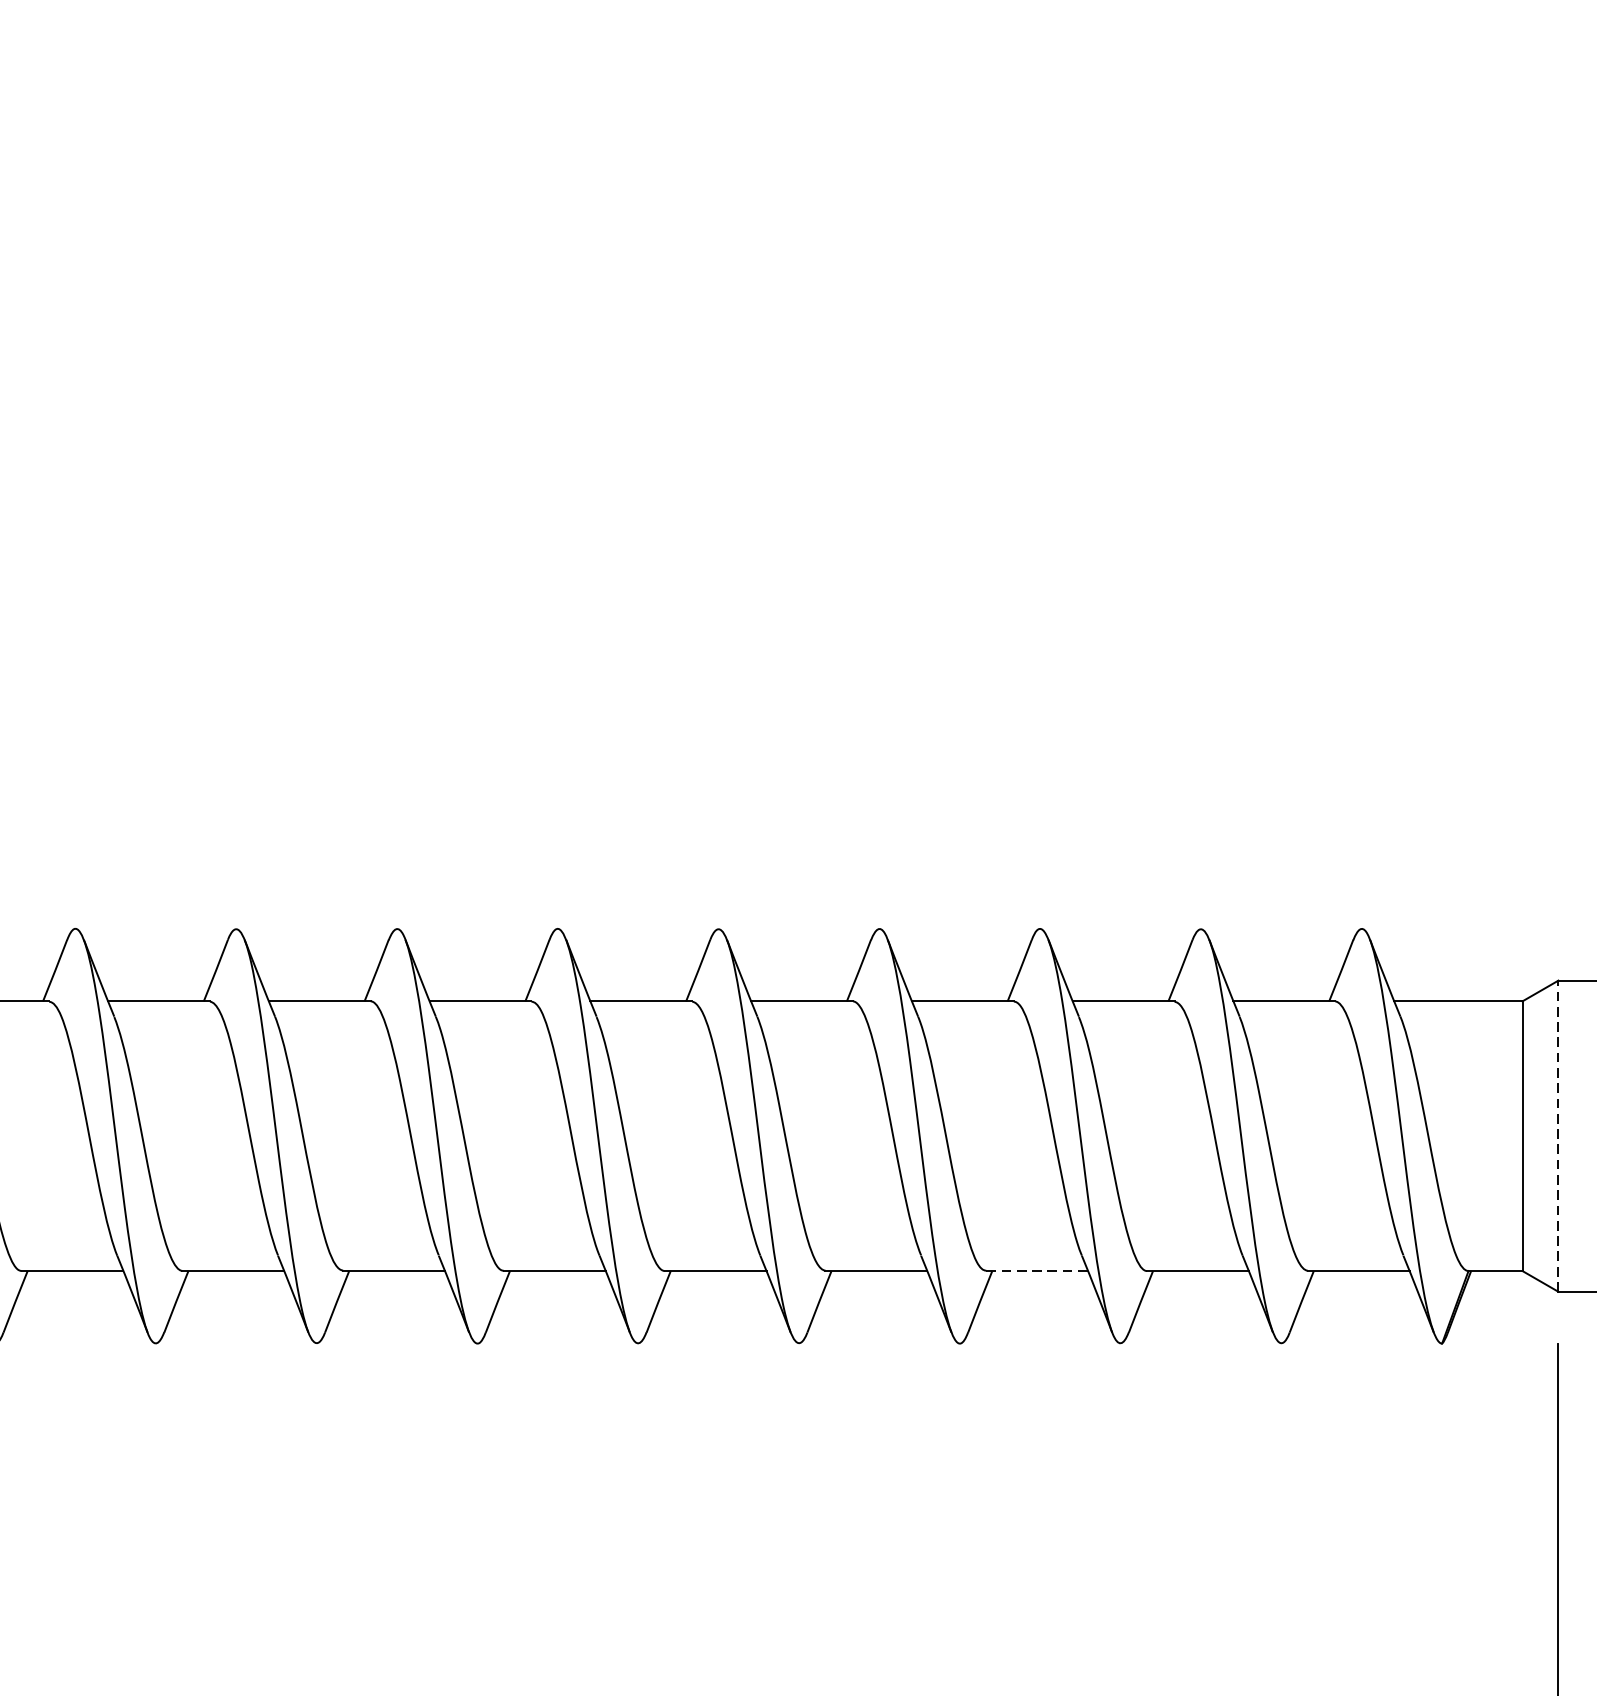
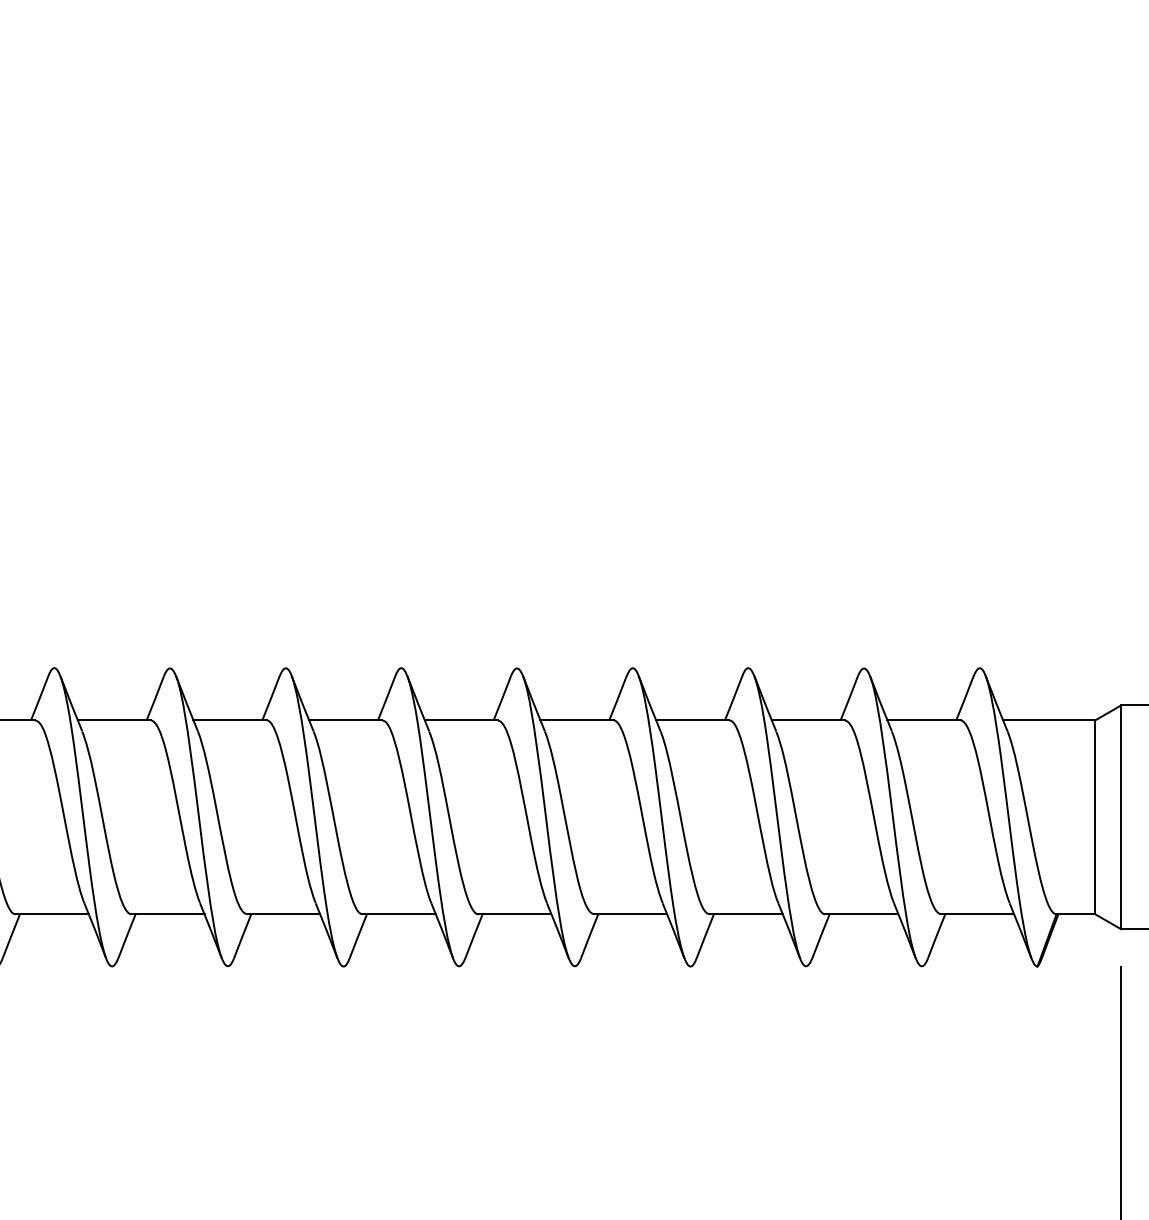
line: (1558, 1136) -> (1121, 817), dashed -> solid
line: (1037, 1271) -> (746, 914), dashed -> solid

